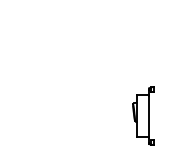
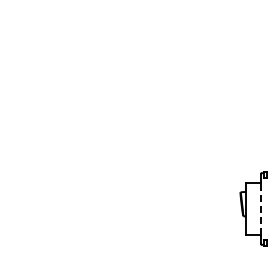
line: (149, 115) -> (261, 208), solid -> dashed

